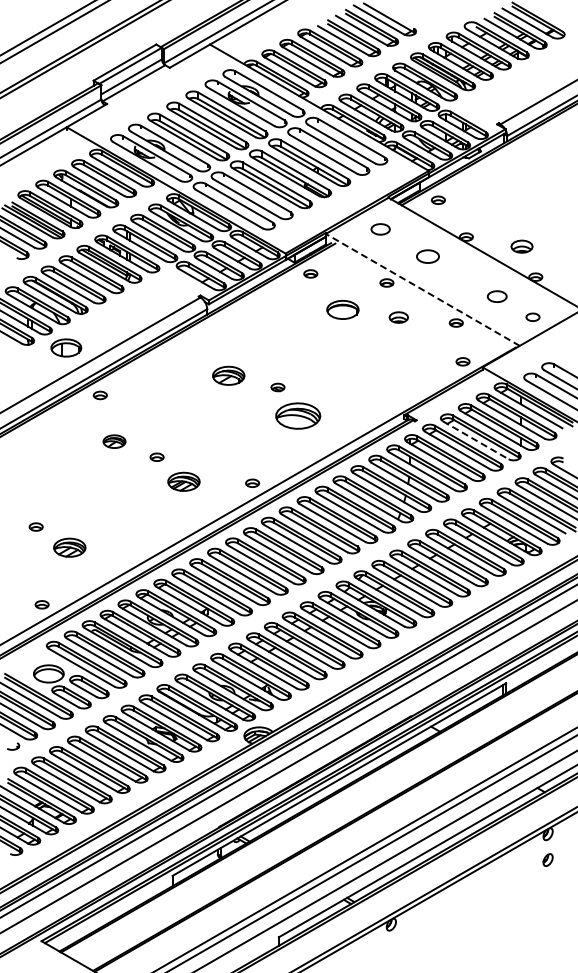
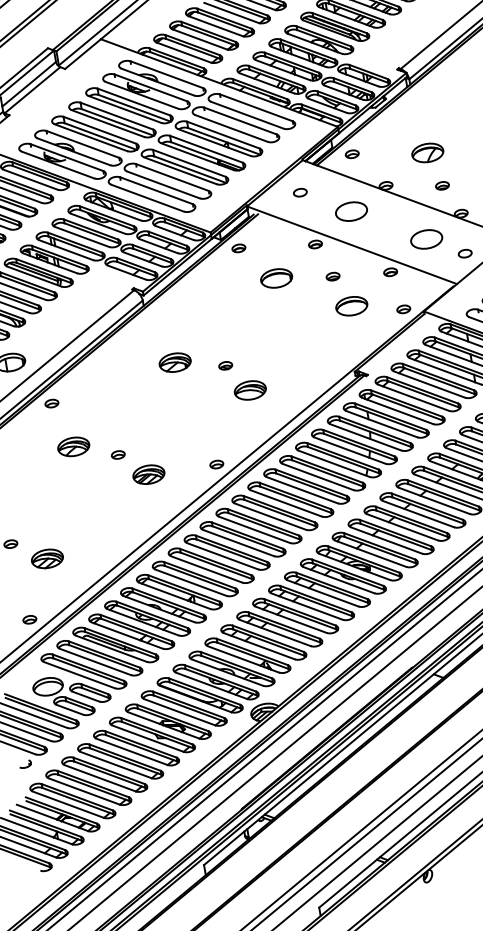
part: (512, 211) -> (427, 152), added
part: (380, 229) -> (300, 192), size x0.71
part: (521, 246) -> (441, 185), size x0.62
part: (427, 256) -> (351, 211), size x1.43
line: (422, 289) -> (351, 244), dashed -> solid
part: (496, 296) -> (425, 239), size x1.67
part: (398, 317) -> (332, 276), size x0.71
part: (411, 349) -> (350, 305), added
part: (297, 415) -> (249, 390), size x0.71
line: (475, 440) -> (429, 384), dashed -> solid
part: (114, 441) -> (73, 446), size x1.43

